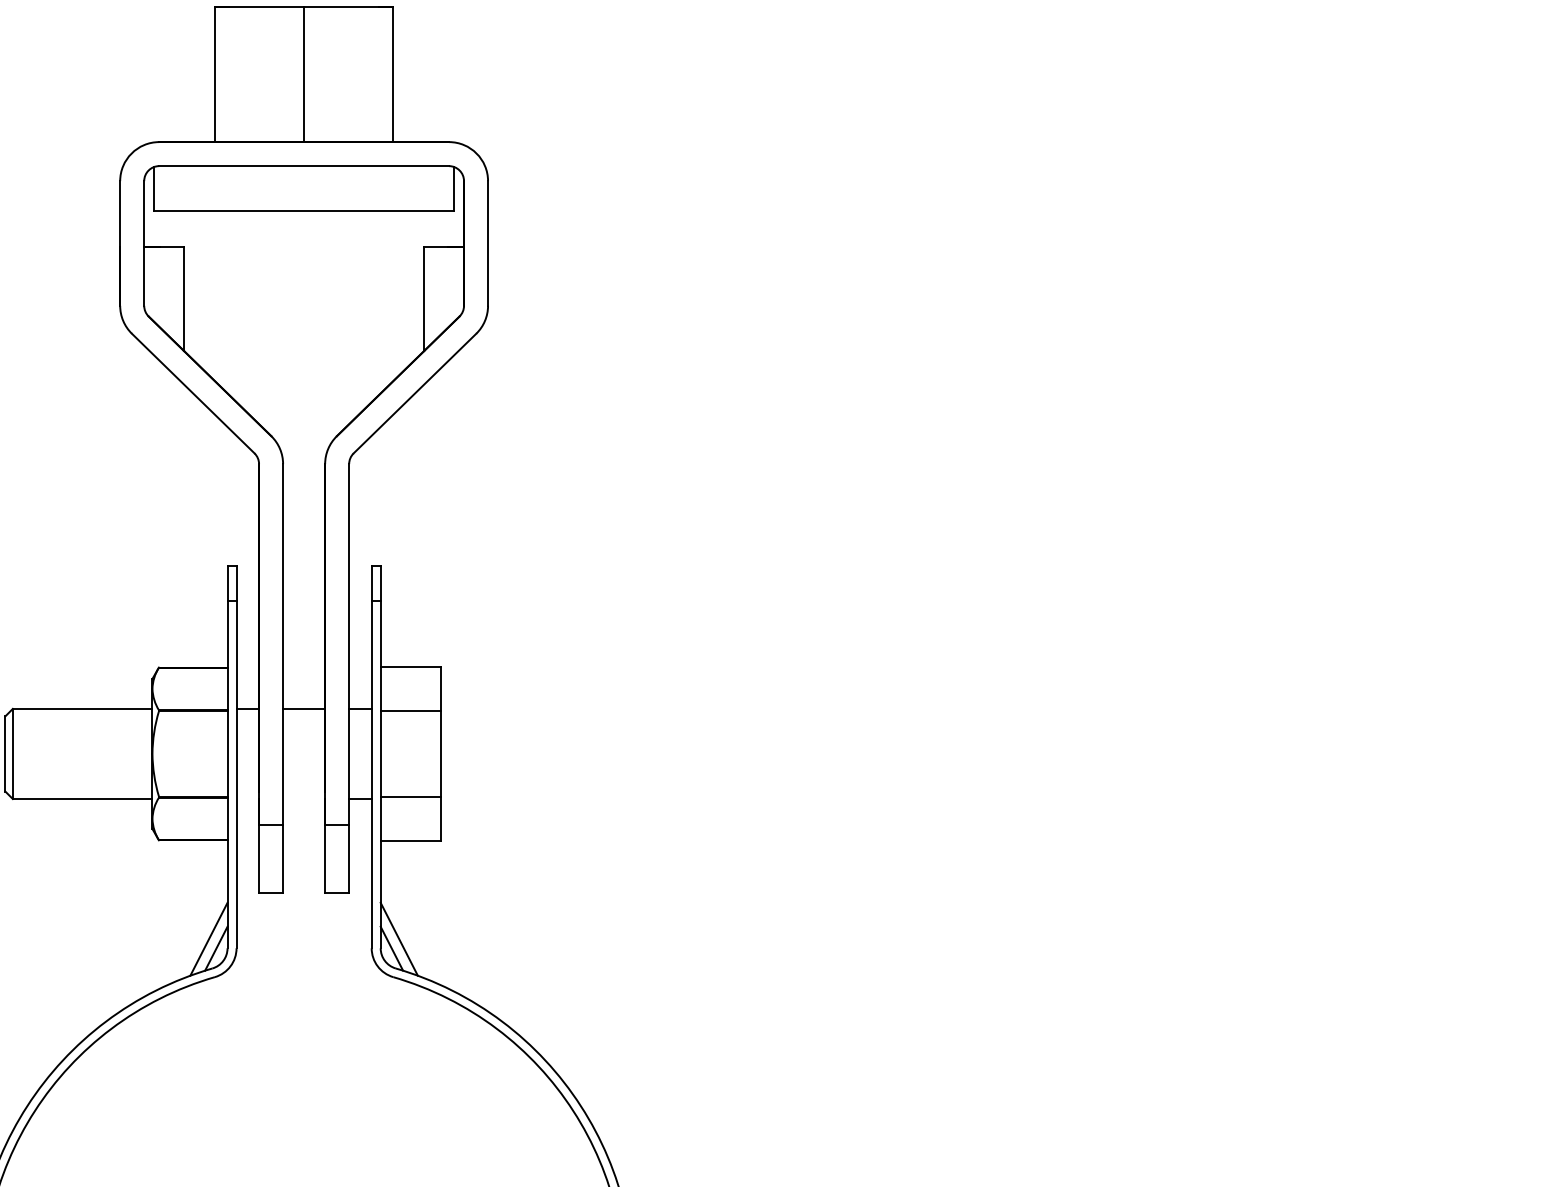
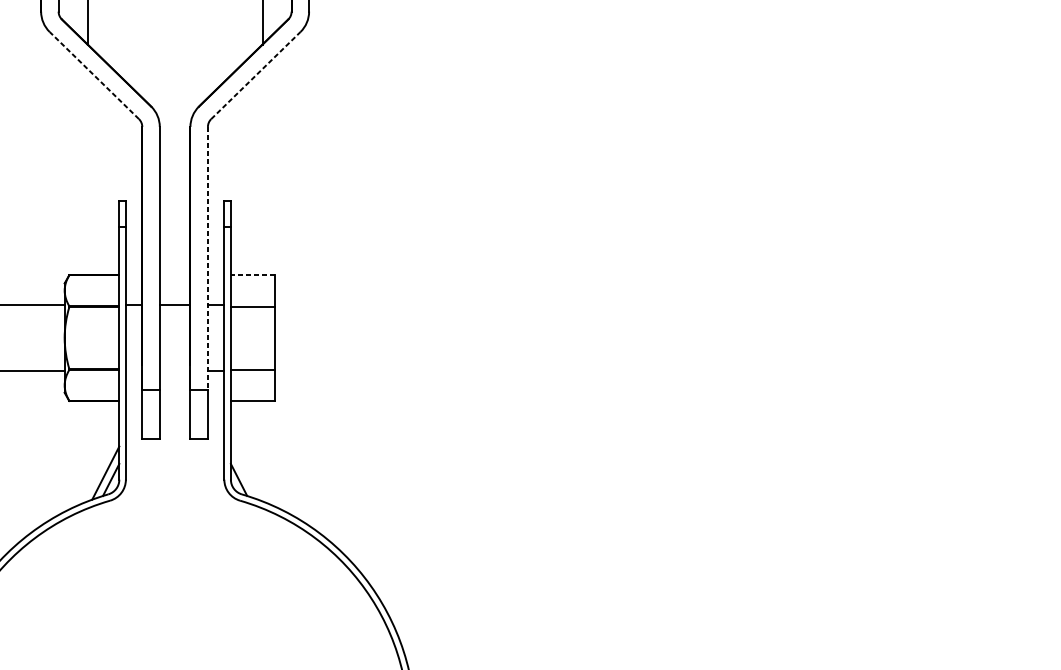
line: (193, 393) -> (94, 75), solid -> dashed
line: (414, 393) -> (255, 75), solid -> dashed
line: (349, 644) -> (208, 258), solid -> dashed
line: (410, 667) -> (252, 275), solid -> dashed
line: (398, 938) -> (243, 472), removed

